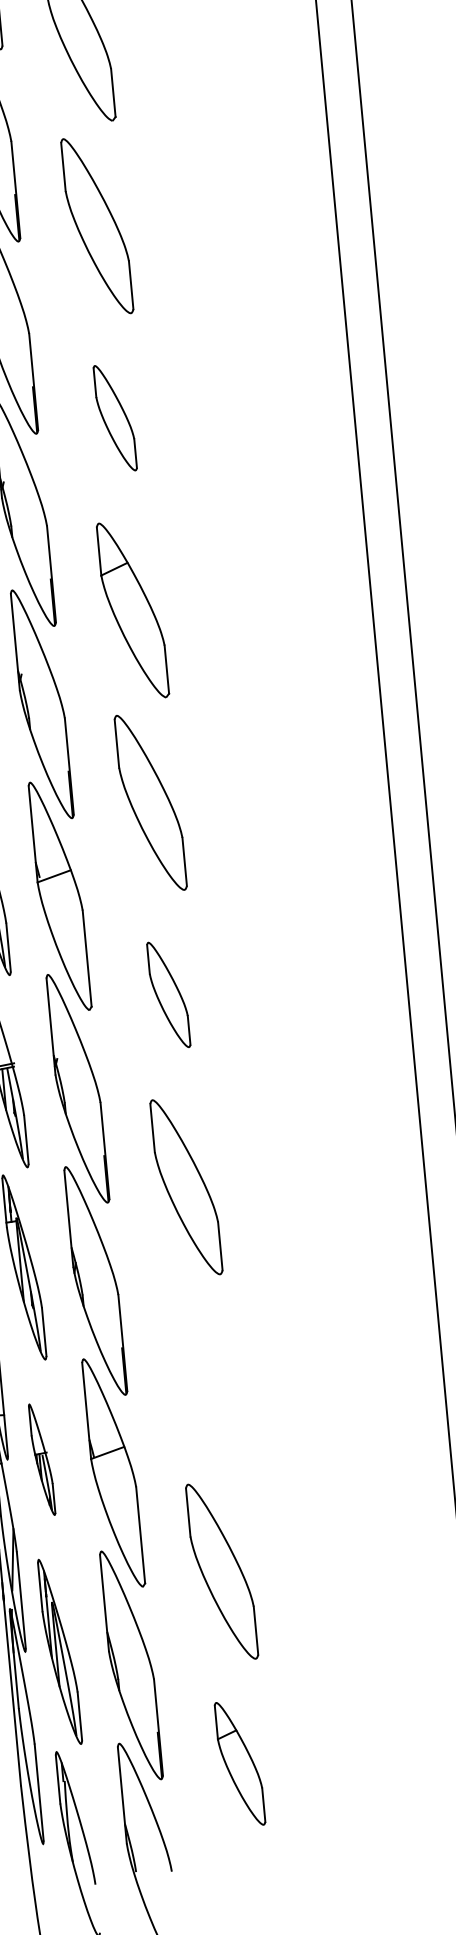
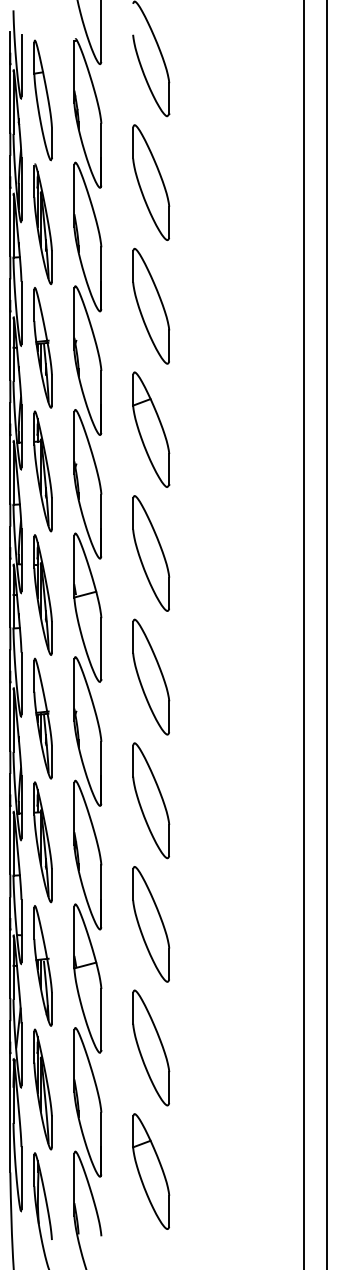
part: (115, 417) -> (151, 305), size x1.67
part: (168, 994) -> (151, 676), size x1.67
part: (204, 1379) -> (151, 924), added
part: (41, 1459) -> (42, 965), size x1.67
part: (240, 1763) -> (151, 1171), size x1.43

